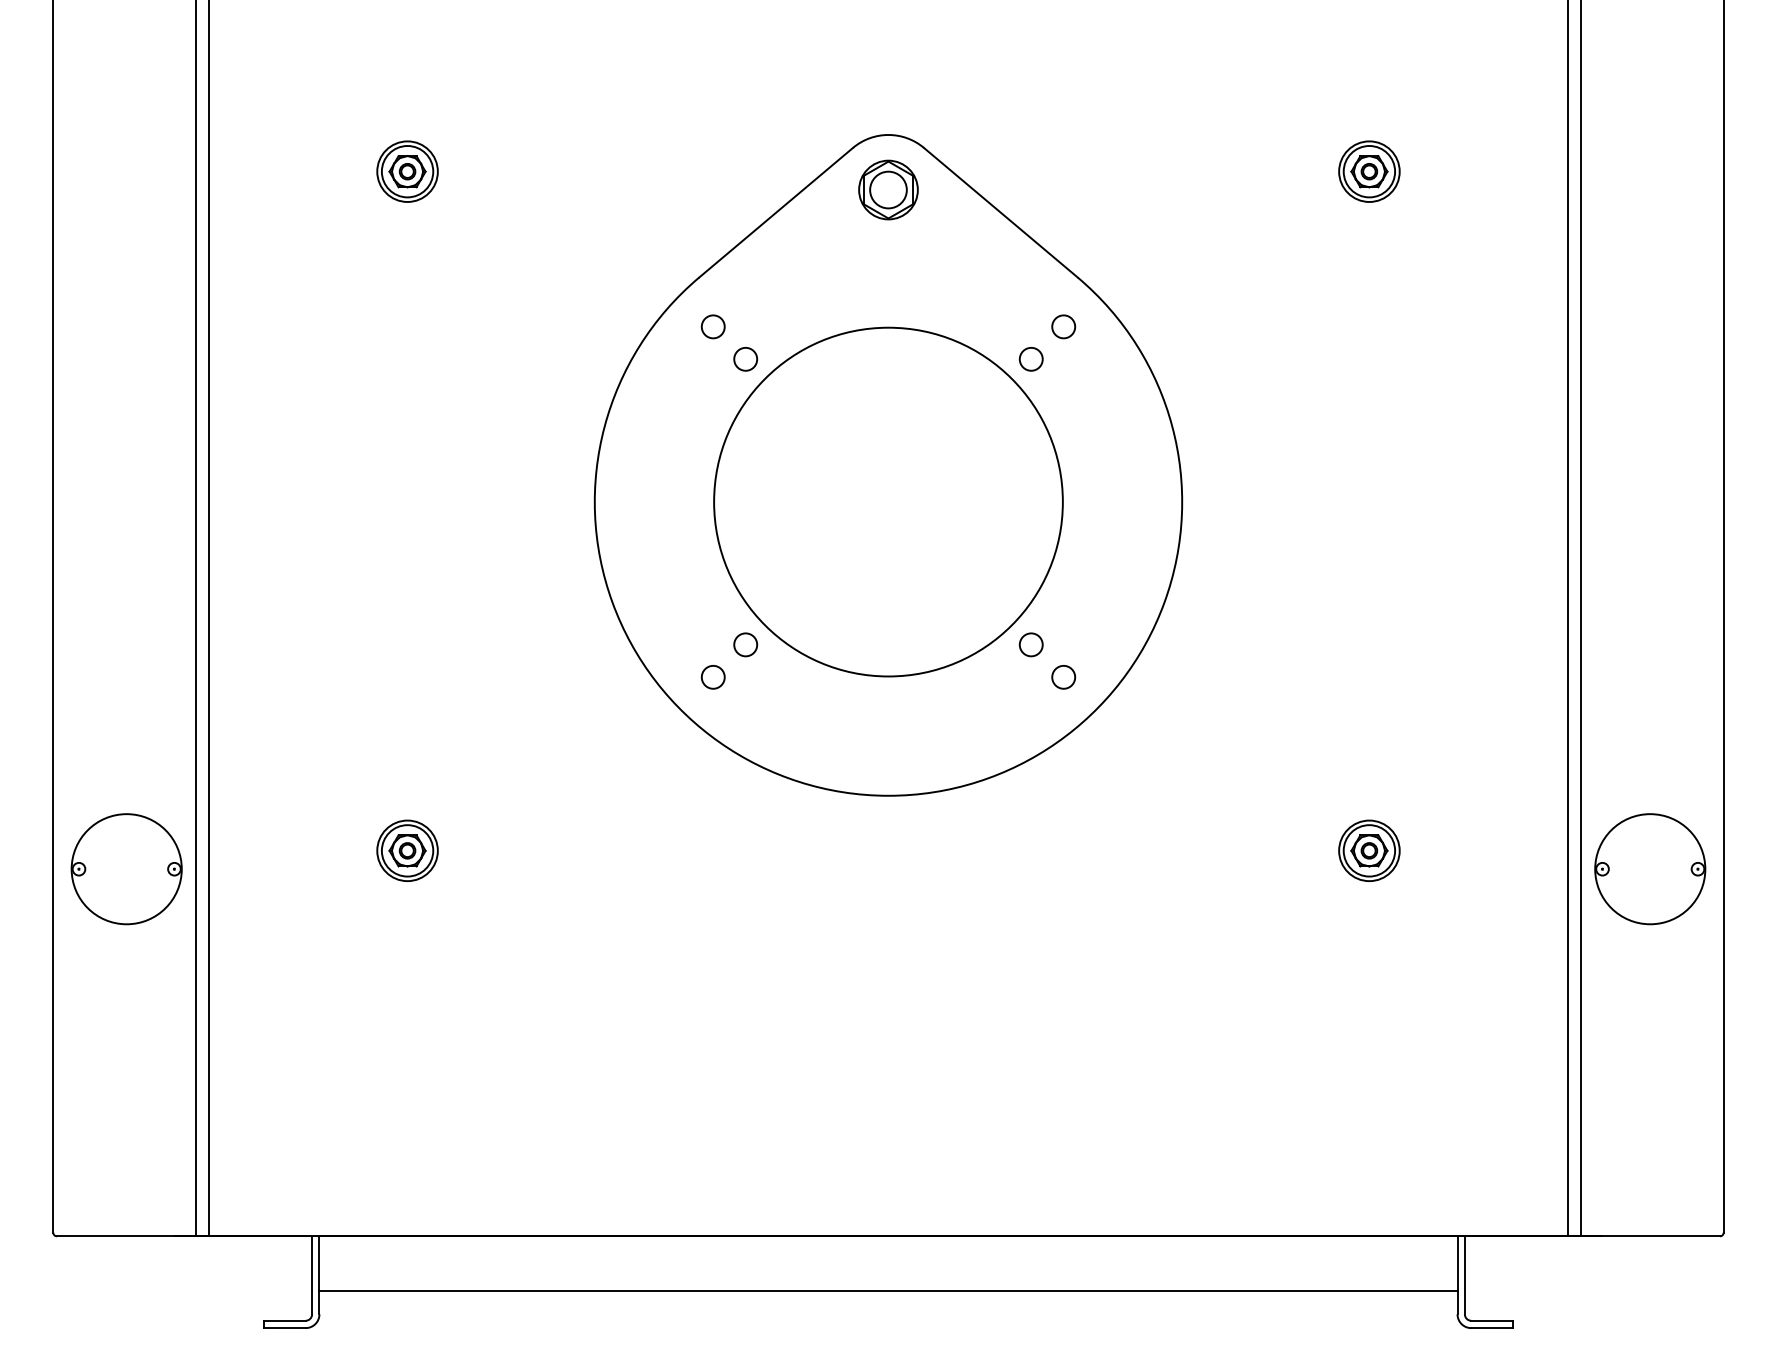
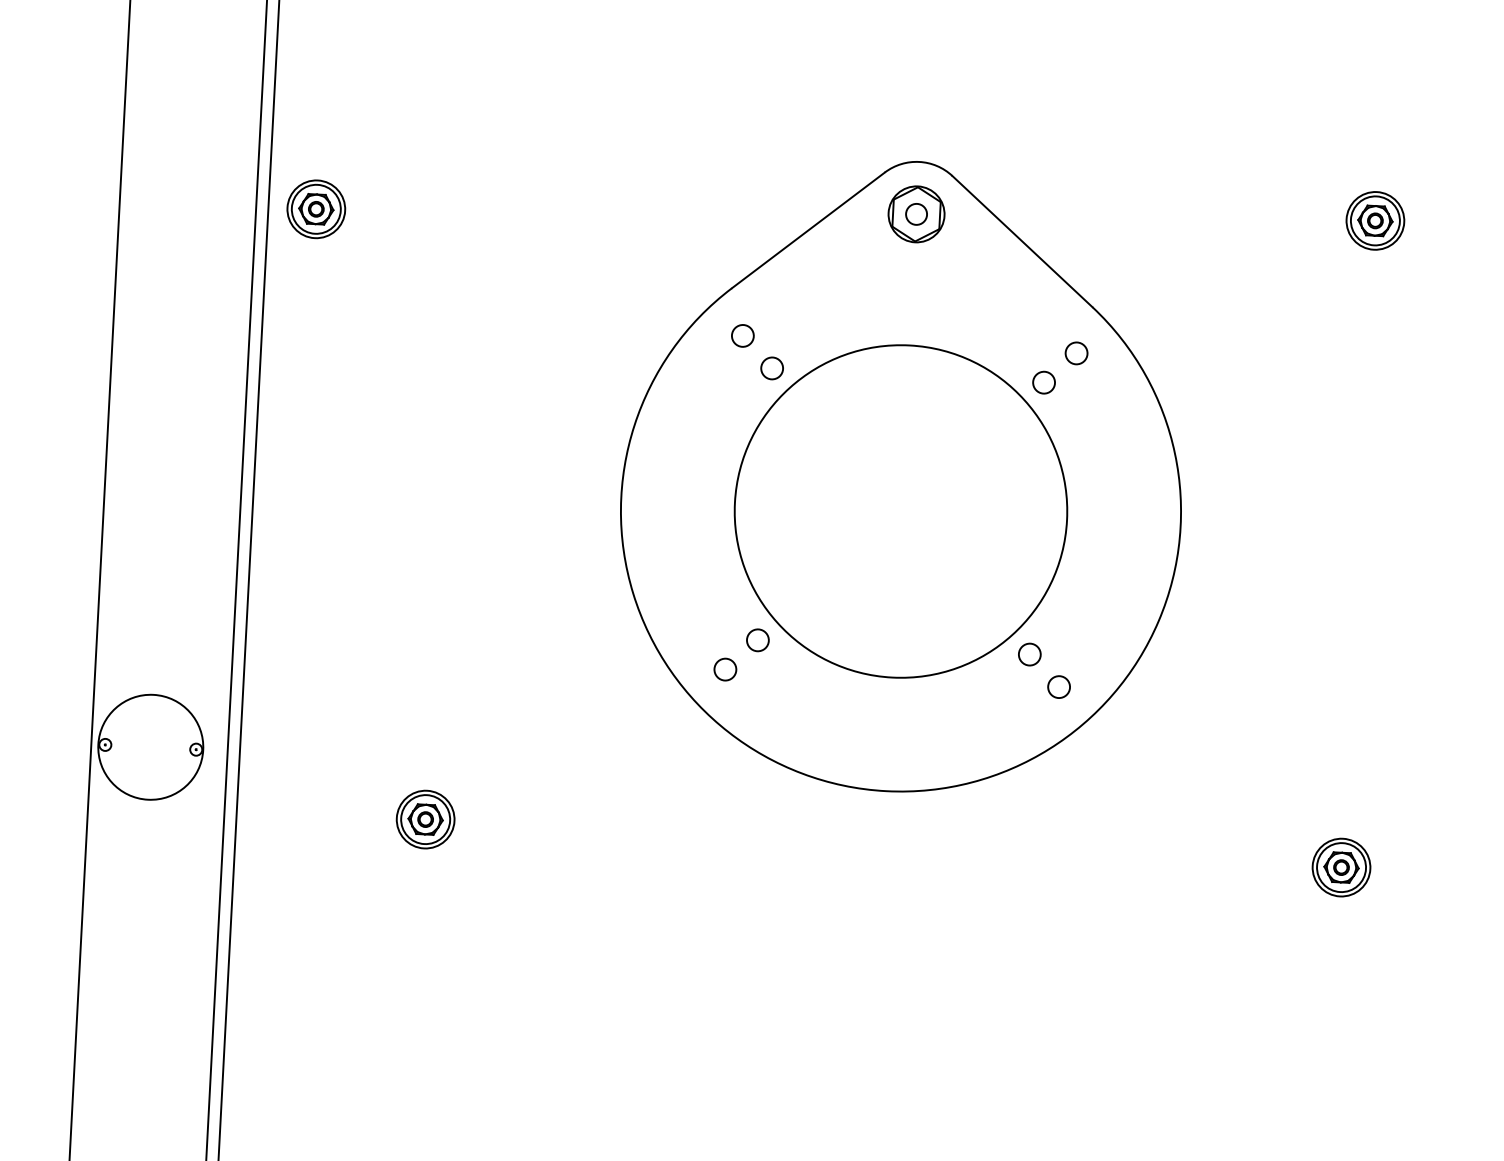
part: (407, 171) -> (316, 209), moved
circle: (888, 189) -> (916, 213), size x0.6
part: (126, 869) -> (150, 747), moved

